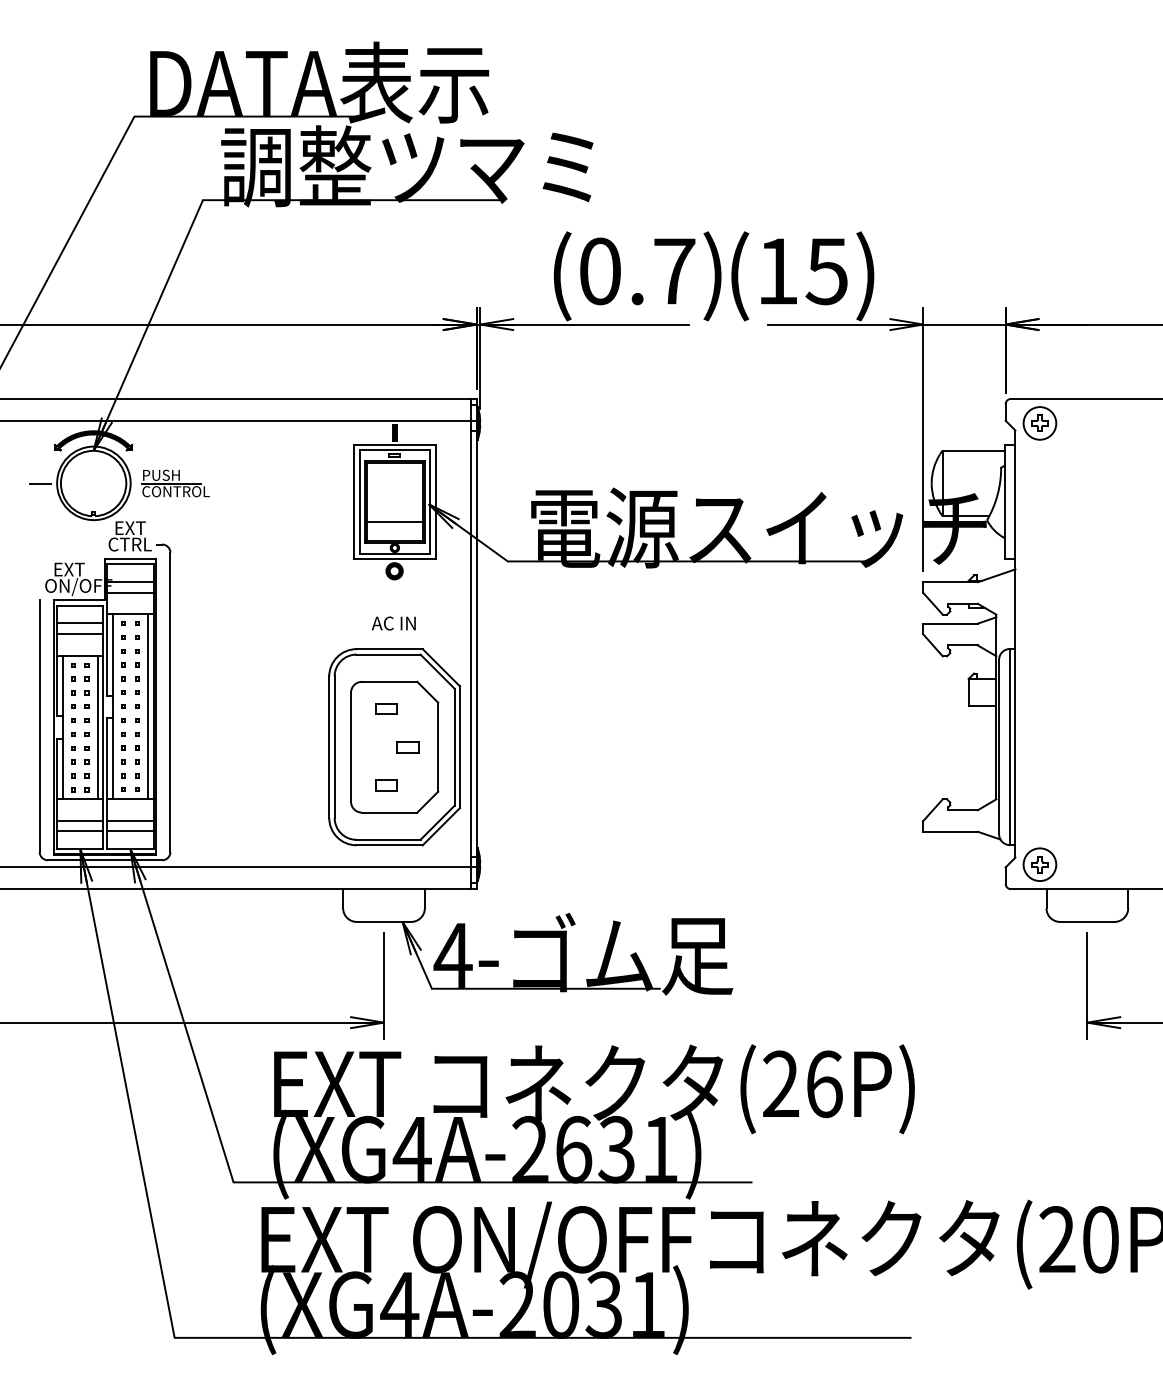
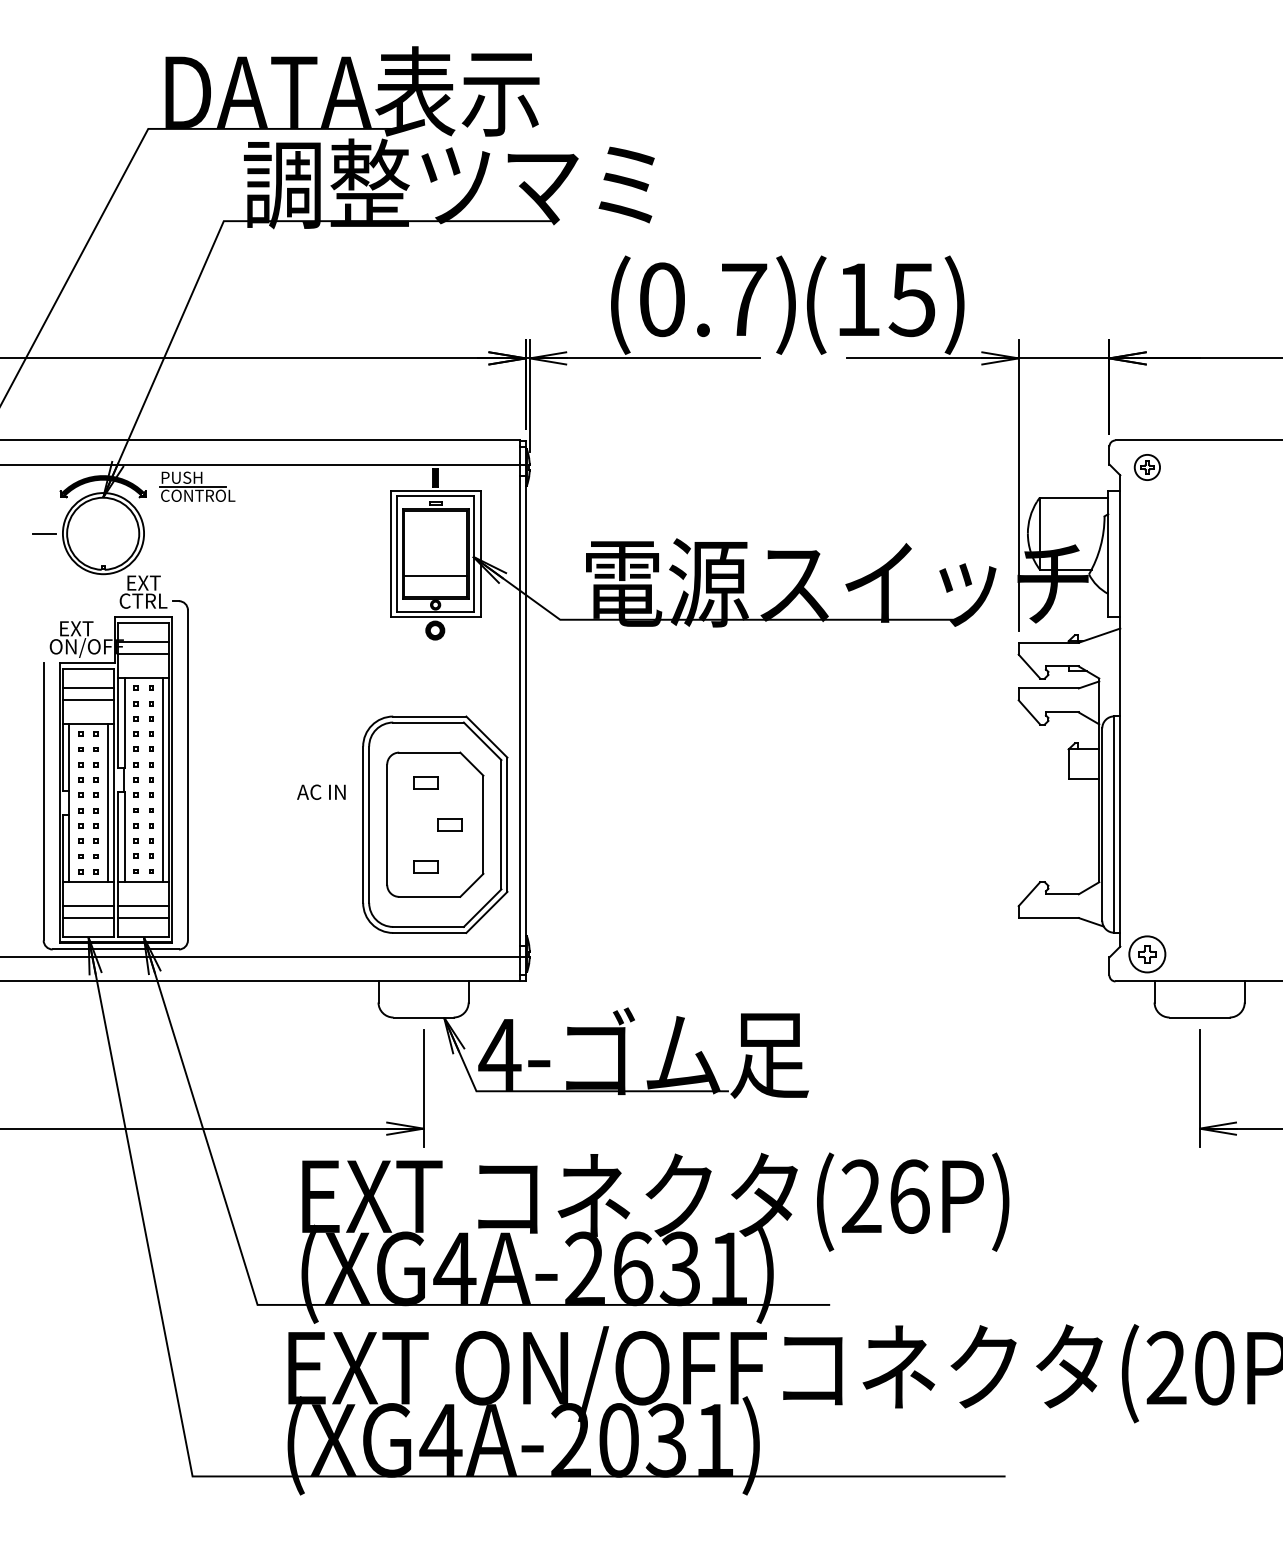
part: (1040, 423) -> (1147, 467), size x0.7
part: (175, 483) -> (197, 486), moved
text: (393, 622) -> (321, 791), moved

